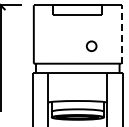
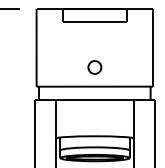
line: (121, 33) -> (153, 46), dashed -> solid
part: (91, 45) -> (94, 66), moved

